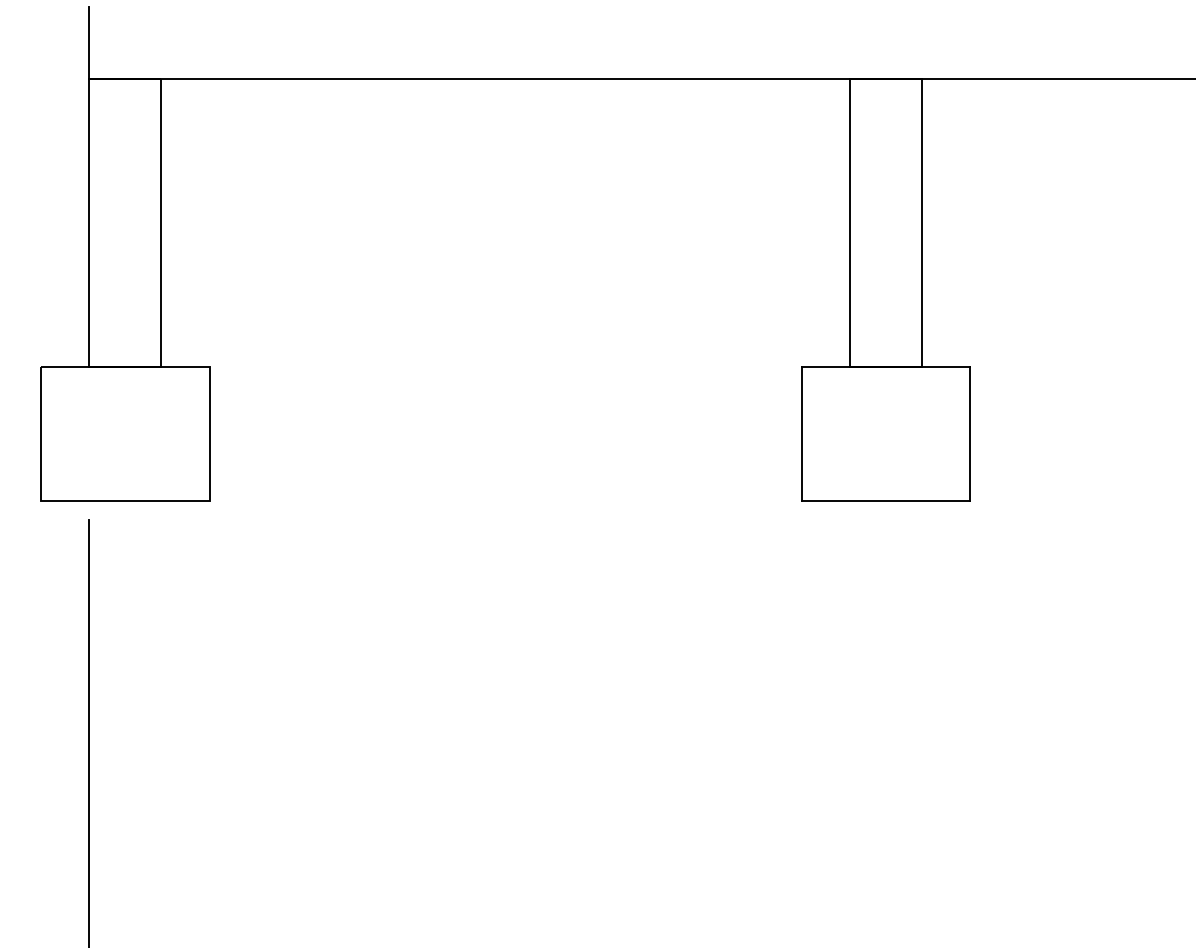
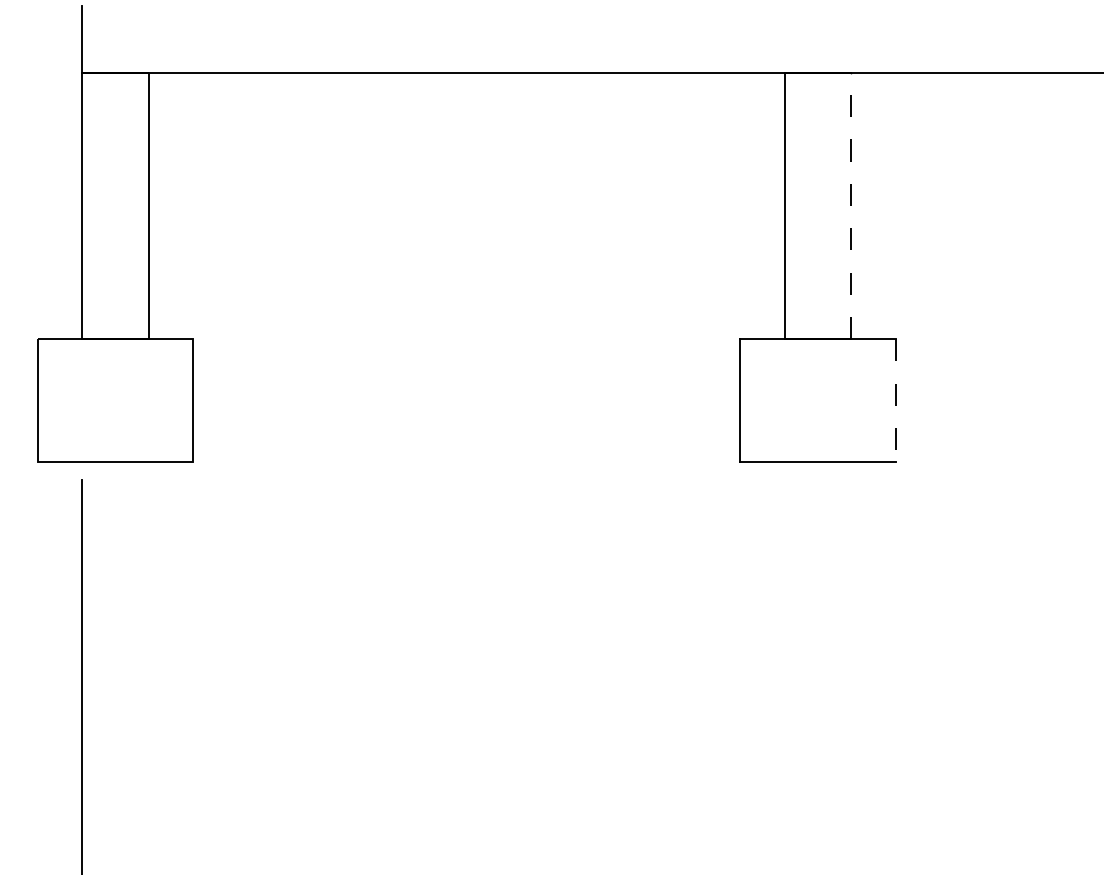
line: (922, 222) -> (851, 205), solid -> dashed
line: (970, 434) -> (895, 401), solid -> dashed

